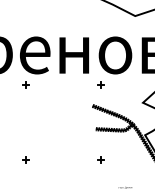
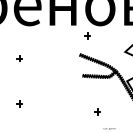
part: (25, 84) -> (18, 58), moved
part: (100, 159) -> (96, 111), moved

